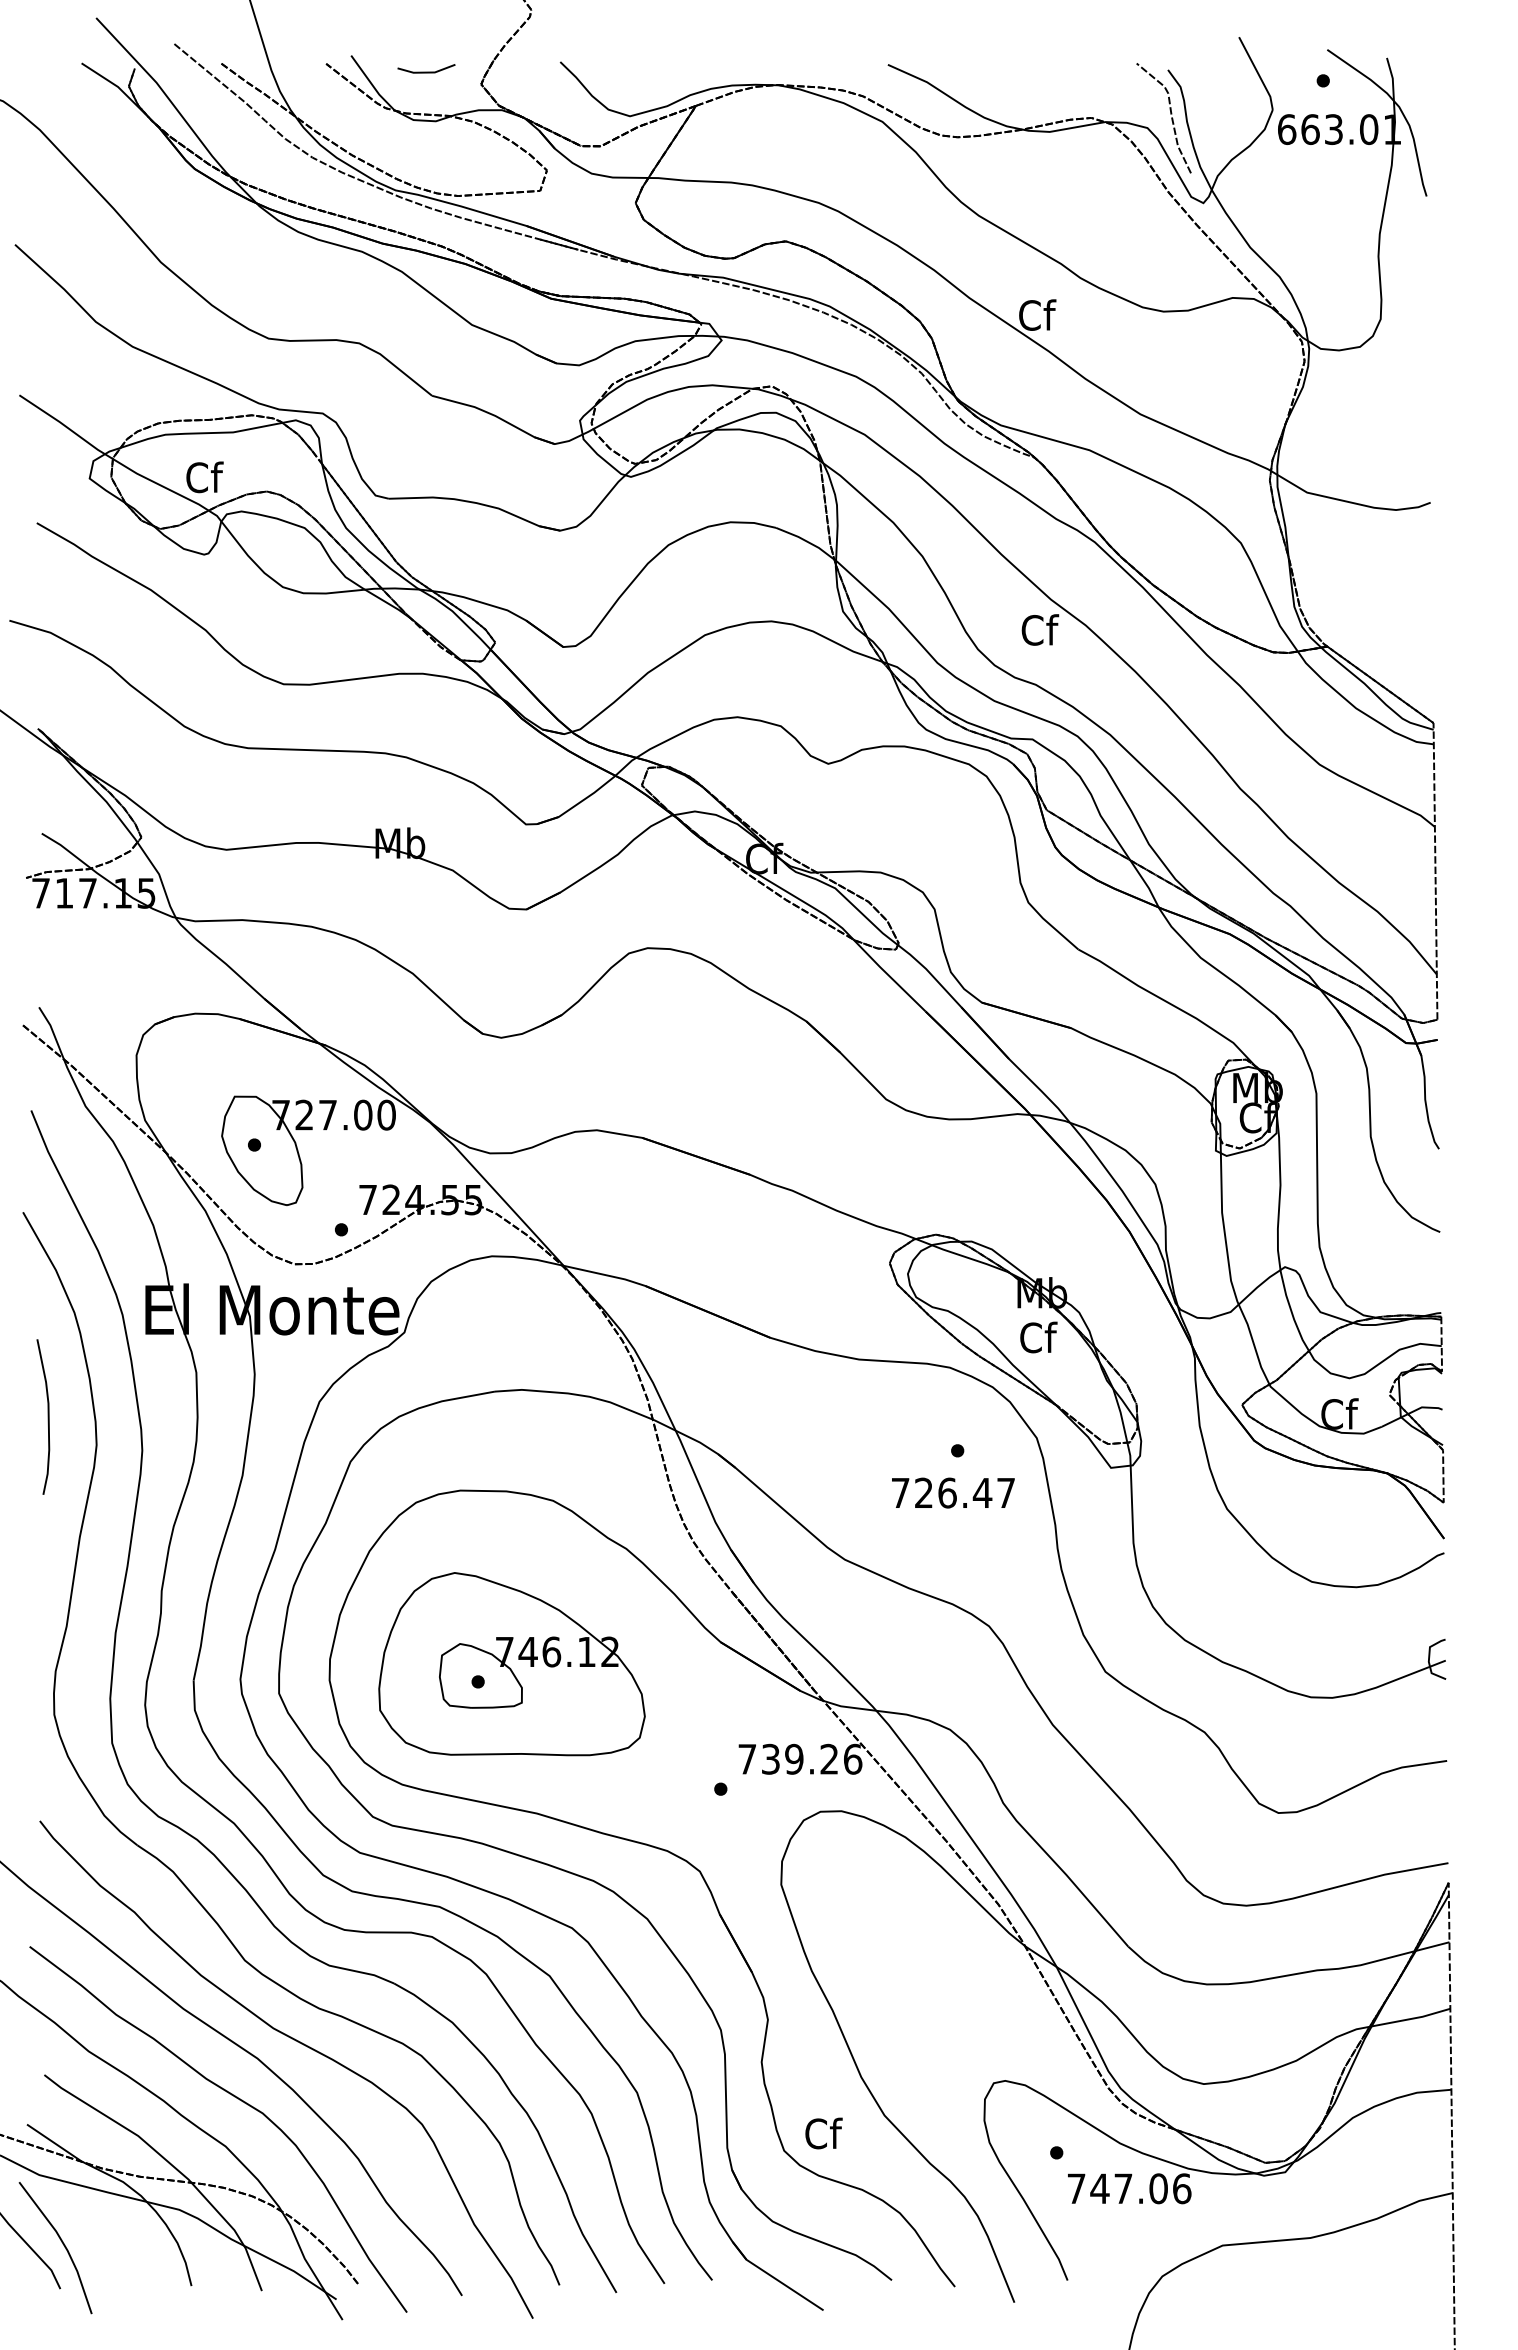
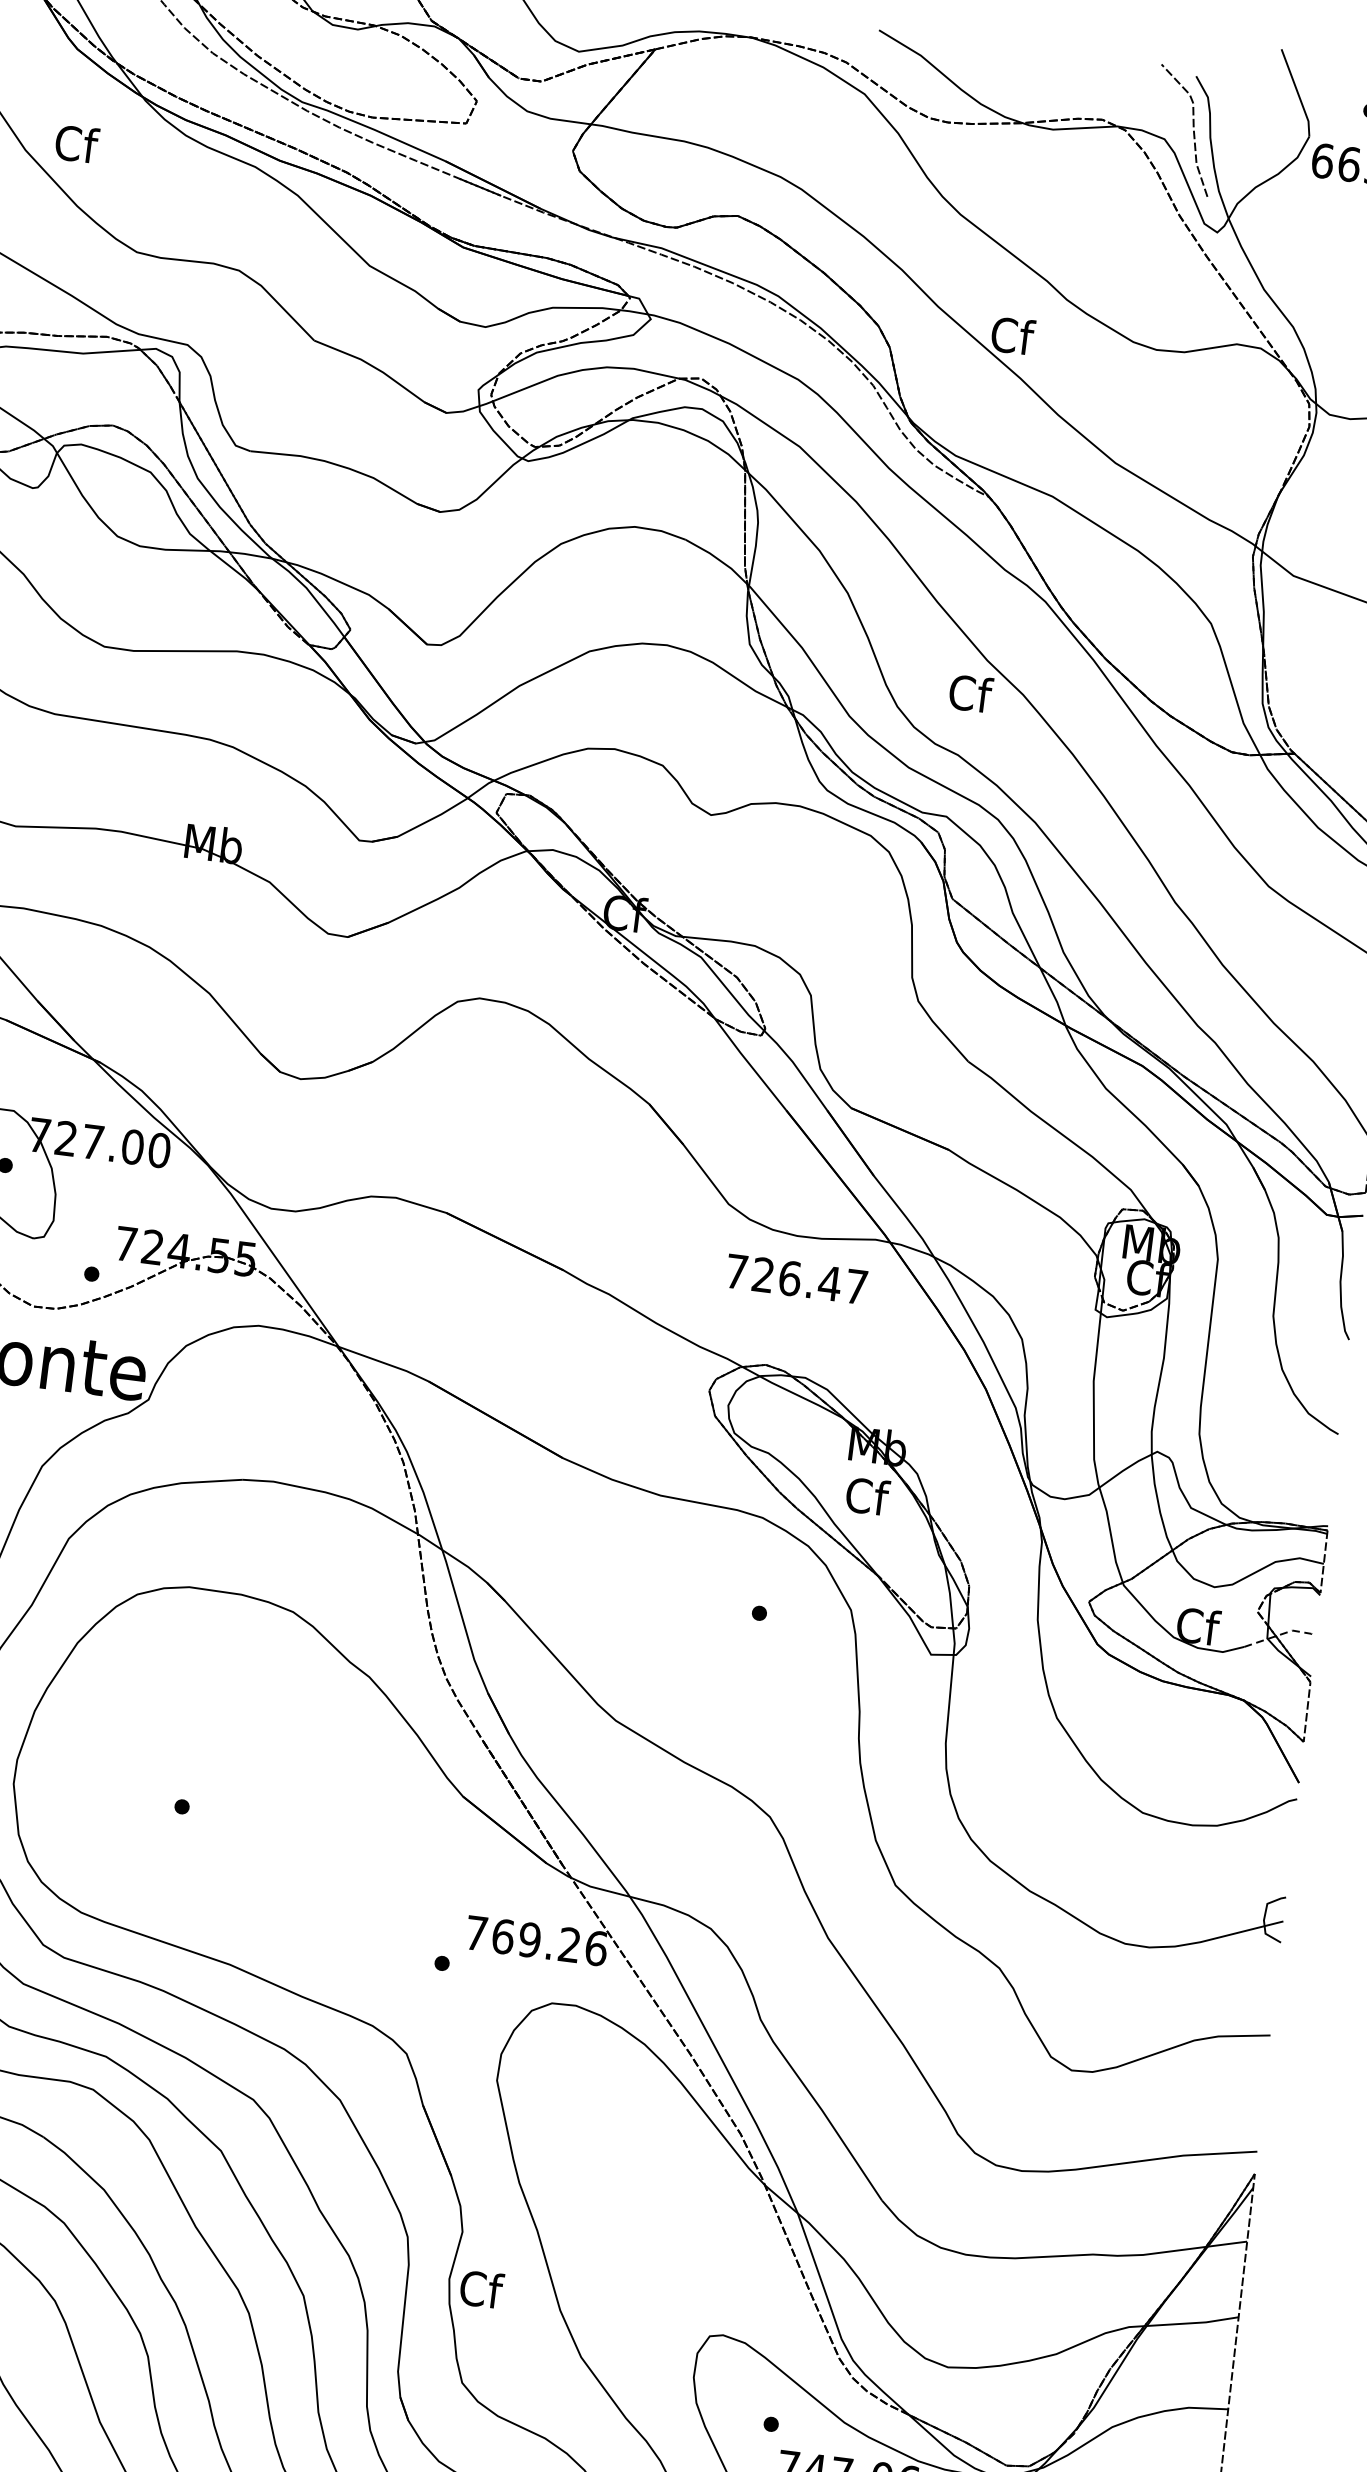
text: (204, 477) -> (76, 144), moved
line: (1412, 1411) -> (1281, 1633), solid -> dashed
text: (953, 1492) -> (796, 1278), moved
part: (511, 1664) -> (222, 1791), removed
text: (770, 1758) -> (502, 1935), 739.26 -> 769.26
text: (823, 2133) -> (481, 2289), moved

